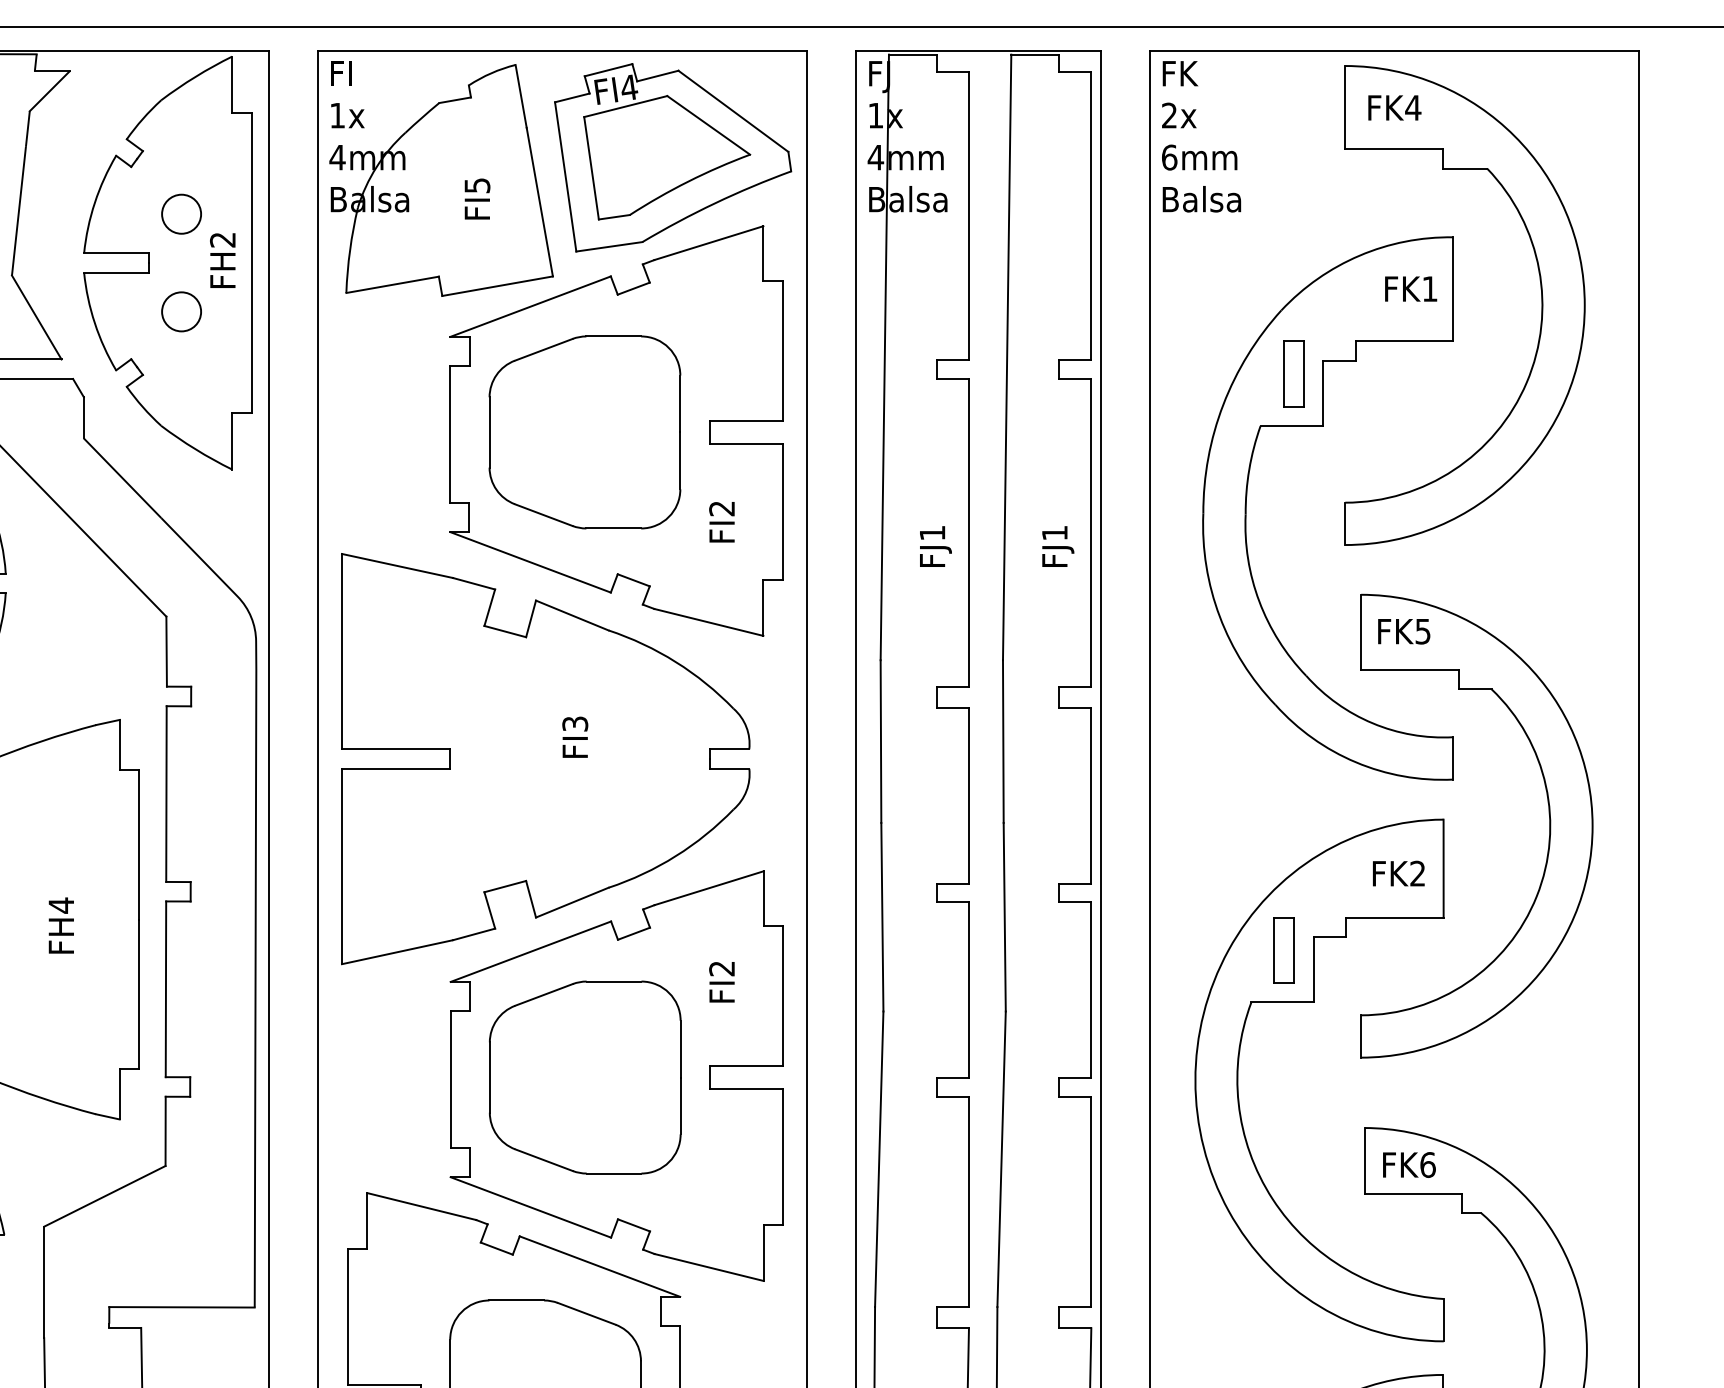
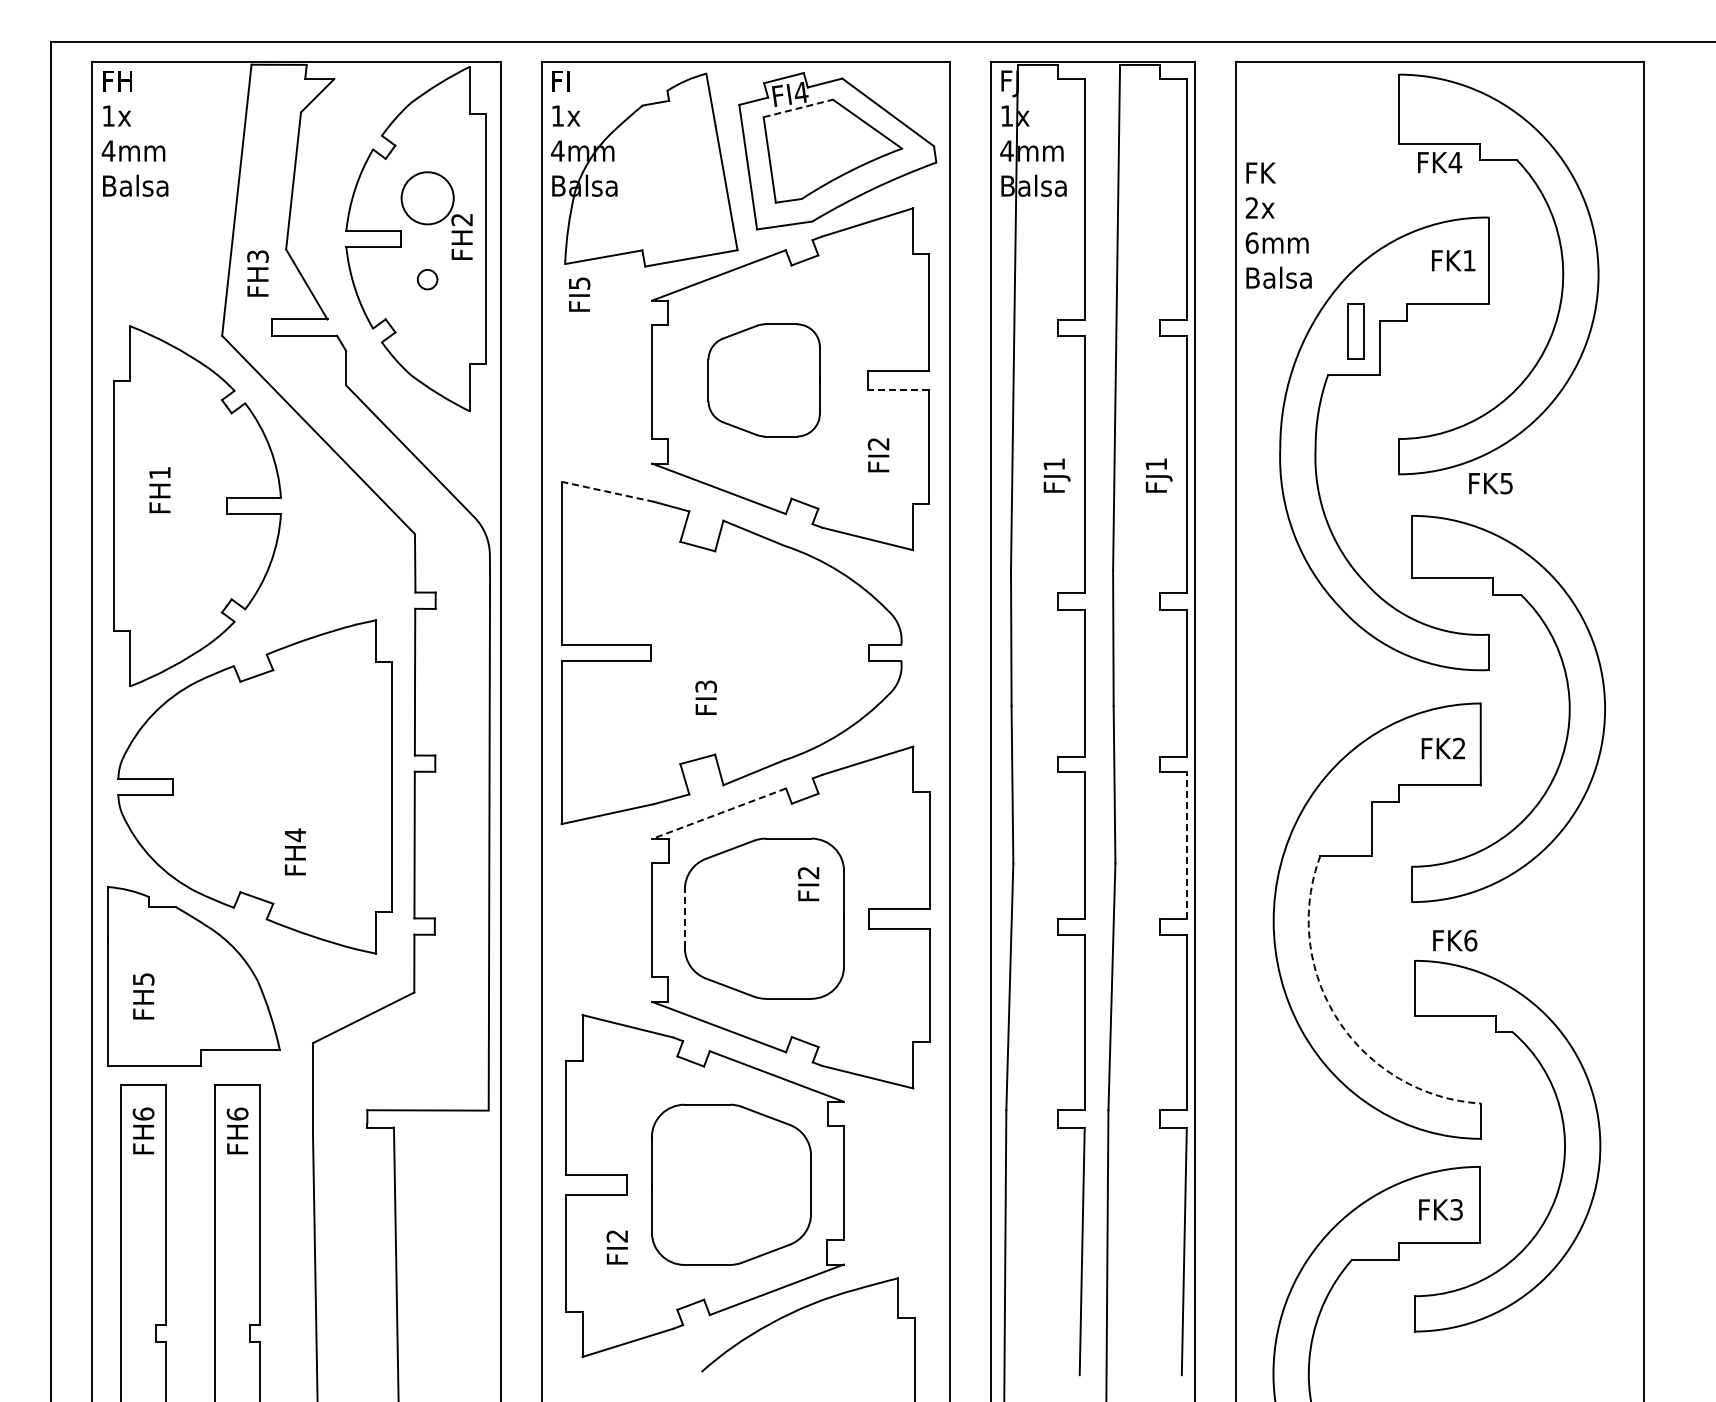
line: (625, 106) -> (798, 108), solid -> dashed
text: (1395, 107) -> (1440, 162), moved
text: (1201, 136) -> (1278, 225), moved
text: (477, 198) -> (579, 294), moved
circle: (181, 214) -> (427, 198), size x1.6
circle: (181, 311) -> (427, 279), size x0.6
part: (584, 432) -> (763, 380), size x0.7
line: (745, 444) -> (898, 390), solid -> dashed
line: (397, 565) -> (607, 491), solid -> dashed
text: (1403, 631) -> (1490, 483), moved
text: (574, 736) -> (705, 697), moved
text: (61, 925) -> (295, 851), moved
part: (1283, 950) -> (1347, 812), removed
line: (531, 951) -> (719, 813), solid -> dashed
text: (721, 982) -> (808, 884), moved
line: (1090, 988) -> (1186, 844), solid -> dashed
line: (489, 1077) -> (684, 918), solid -> dashed
text: (1409, 1164) -> (1455, 940), moved
arc: (1273, 1199) -> (1338, 1020), solid -> dashed

